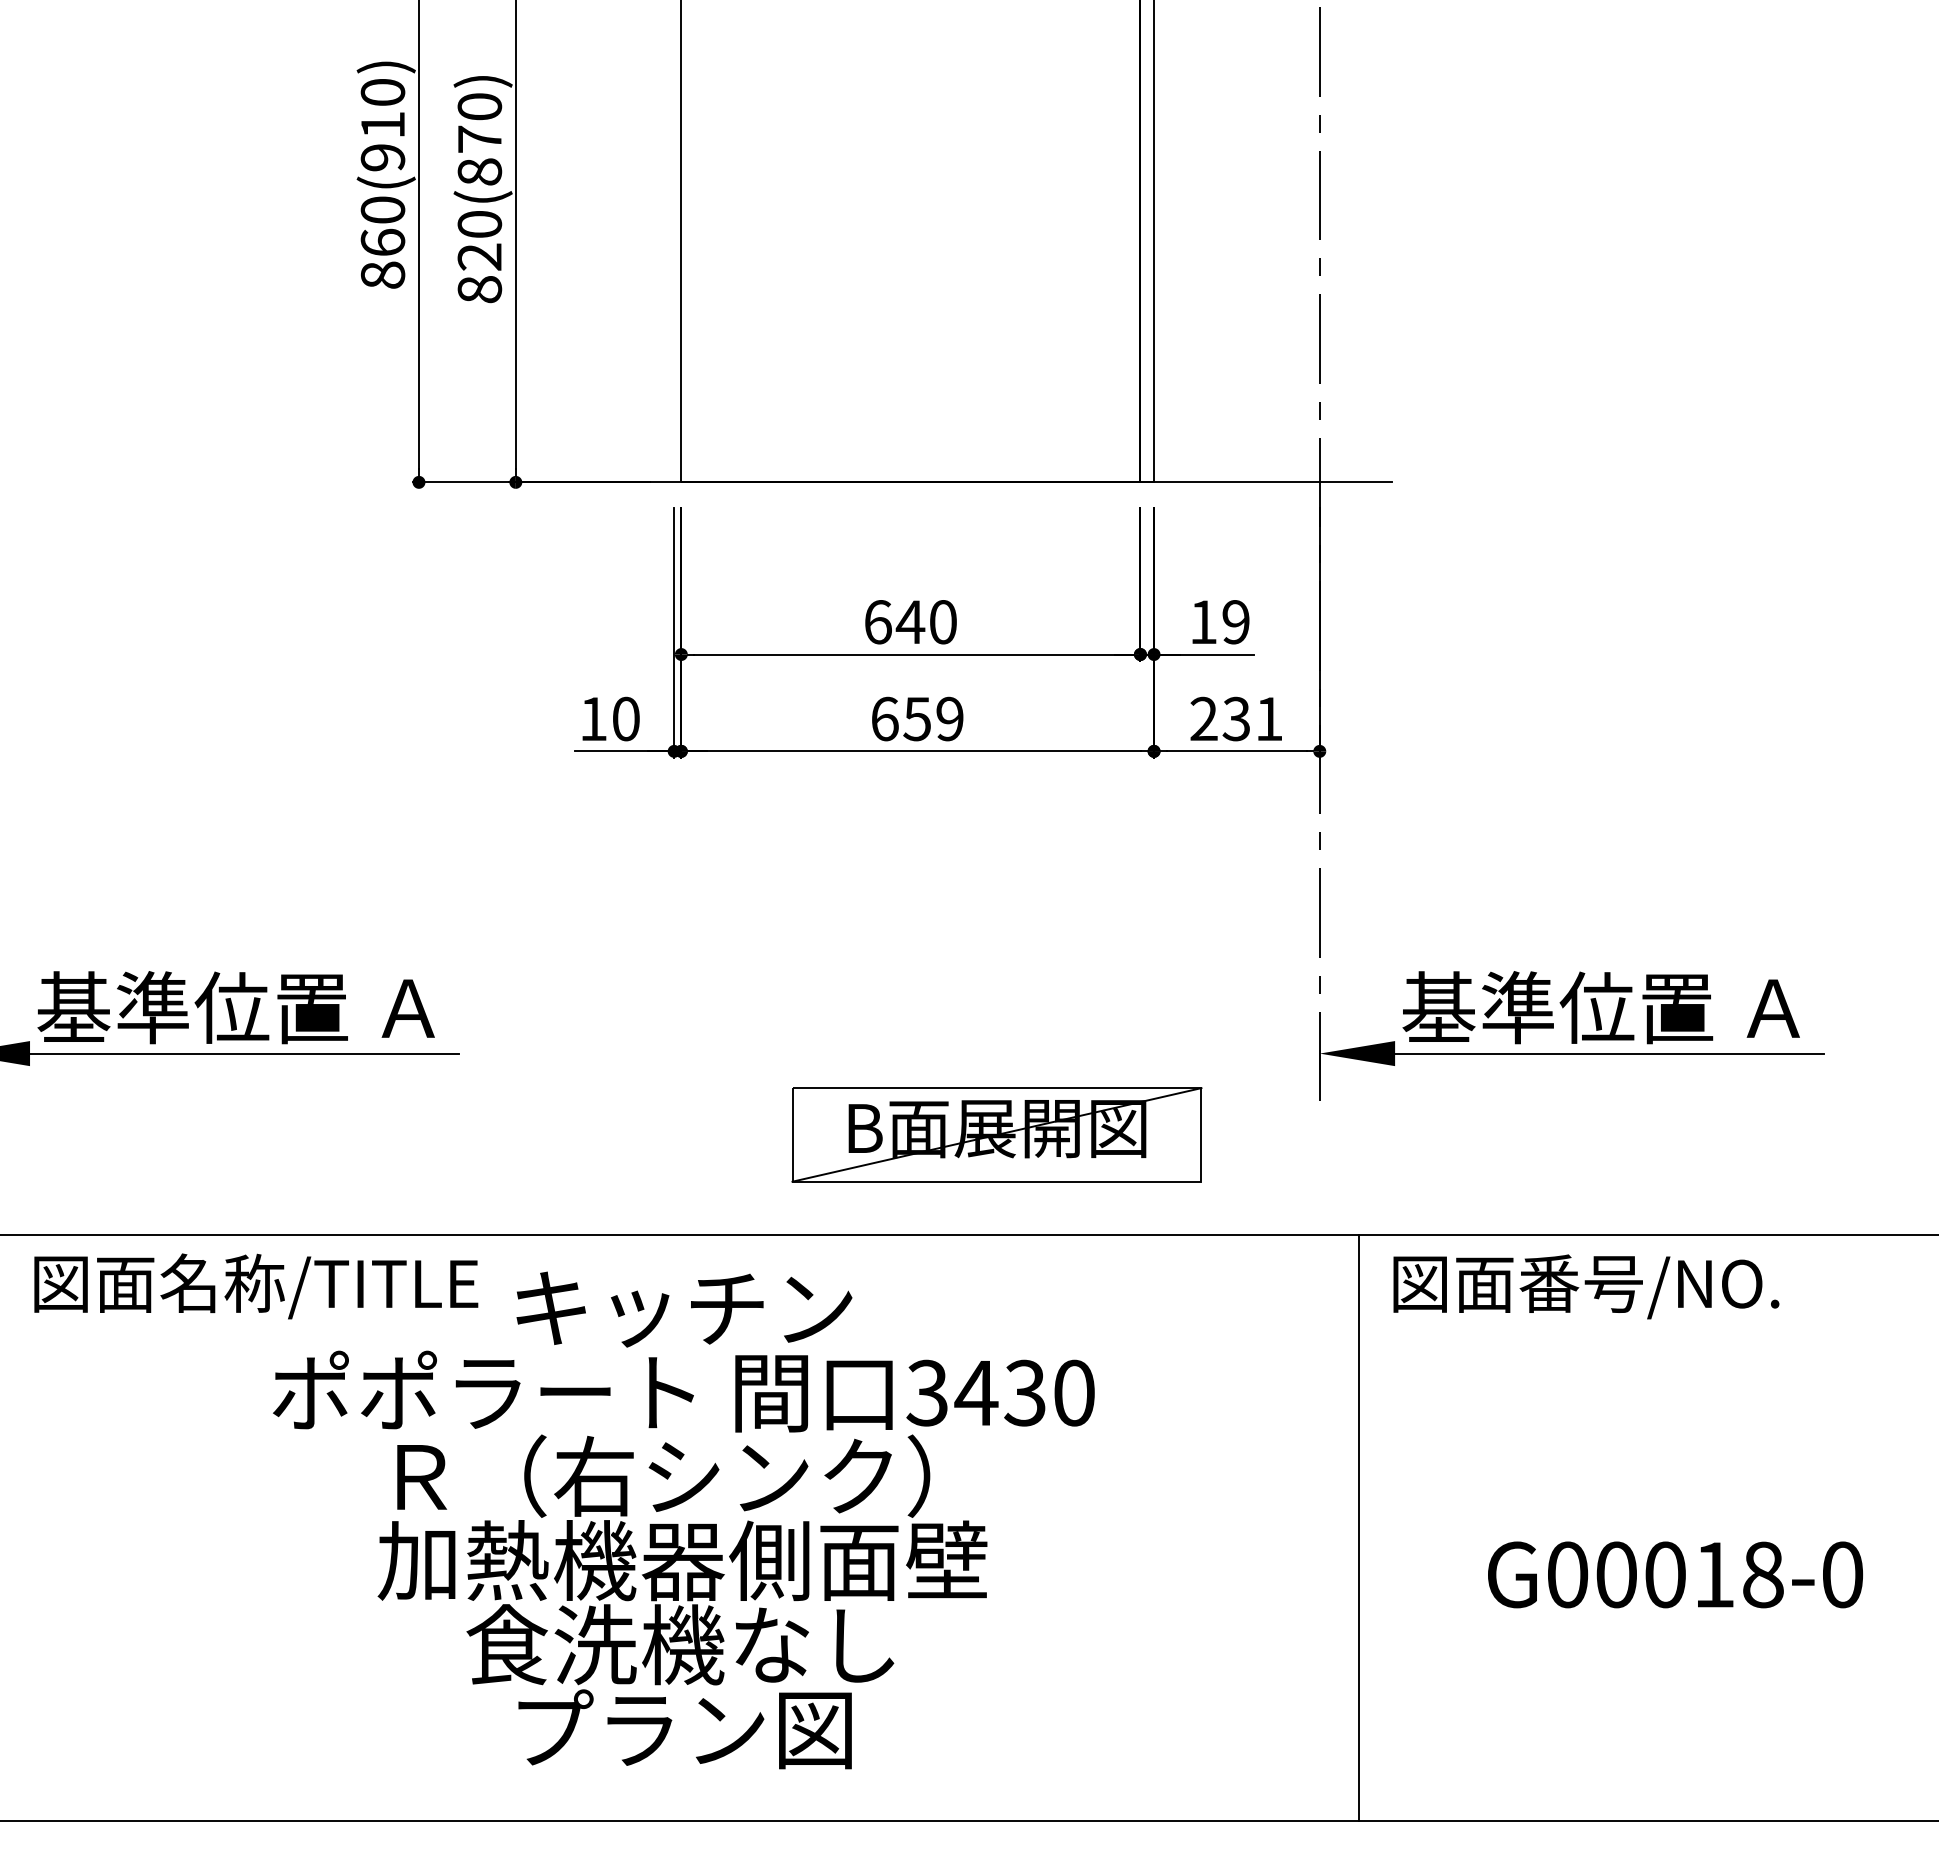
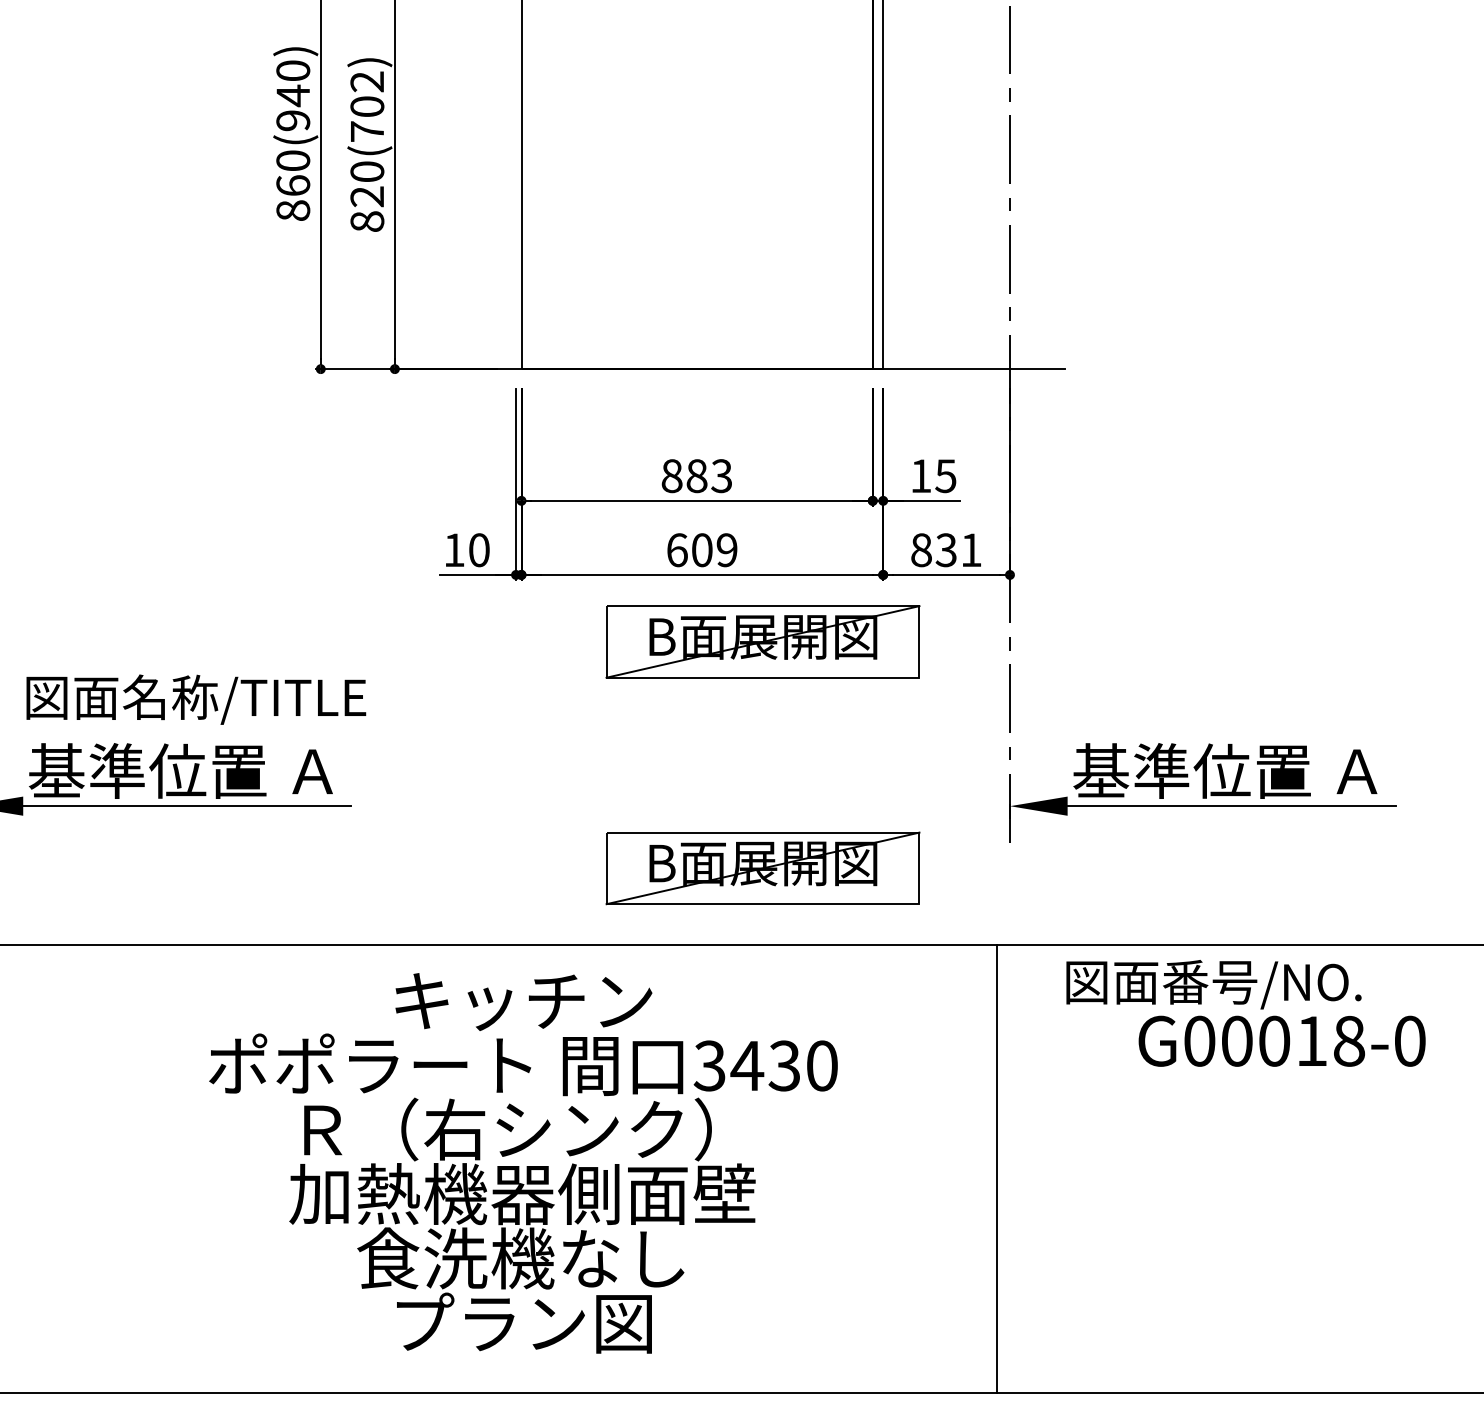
text: (382, 125) -> (292, 96), 860(910) -> 860(940)
text: (479, 139) -> (367, 106), 820(870) -> 820(702)
text: (910, 622) -> (696, 476), 640 -> 883
text: (1235, 622) -> (945, 476), 19 -> 15
text: (917, 718) -> (702, 549), 659 -> 609
text: (1203, 718) -> (921, 549), 231 -> 831
part: (996, 838) -> (762, 641), added
text: (256, 1286) -> (196, 699), moved
line: (1359, 1527) -> (996, 1168), moved
text: (1675, 1574) -> (1282, 1040), moved

